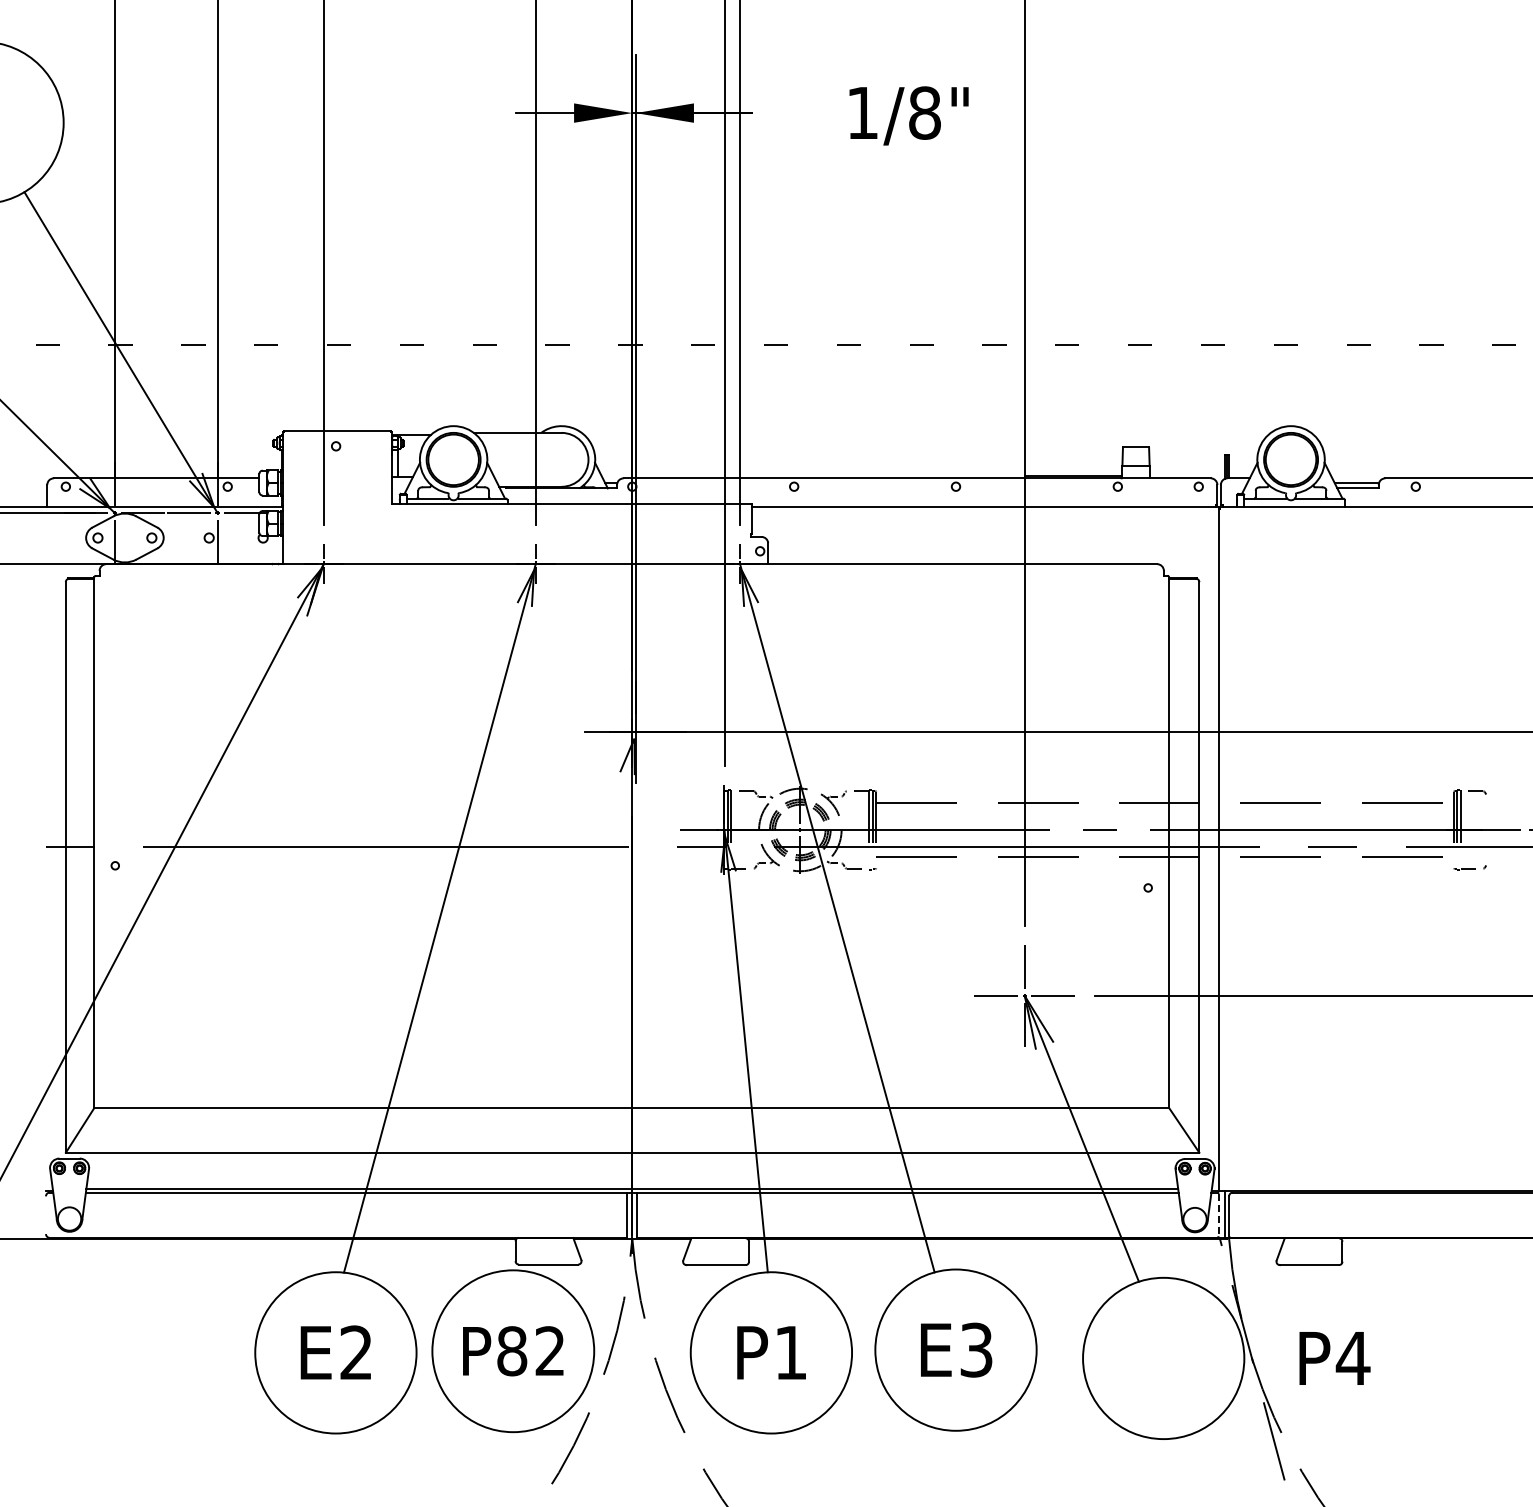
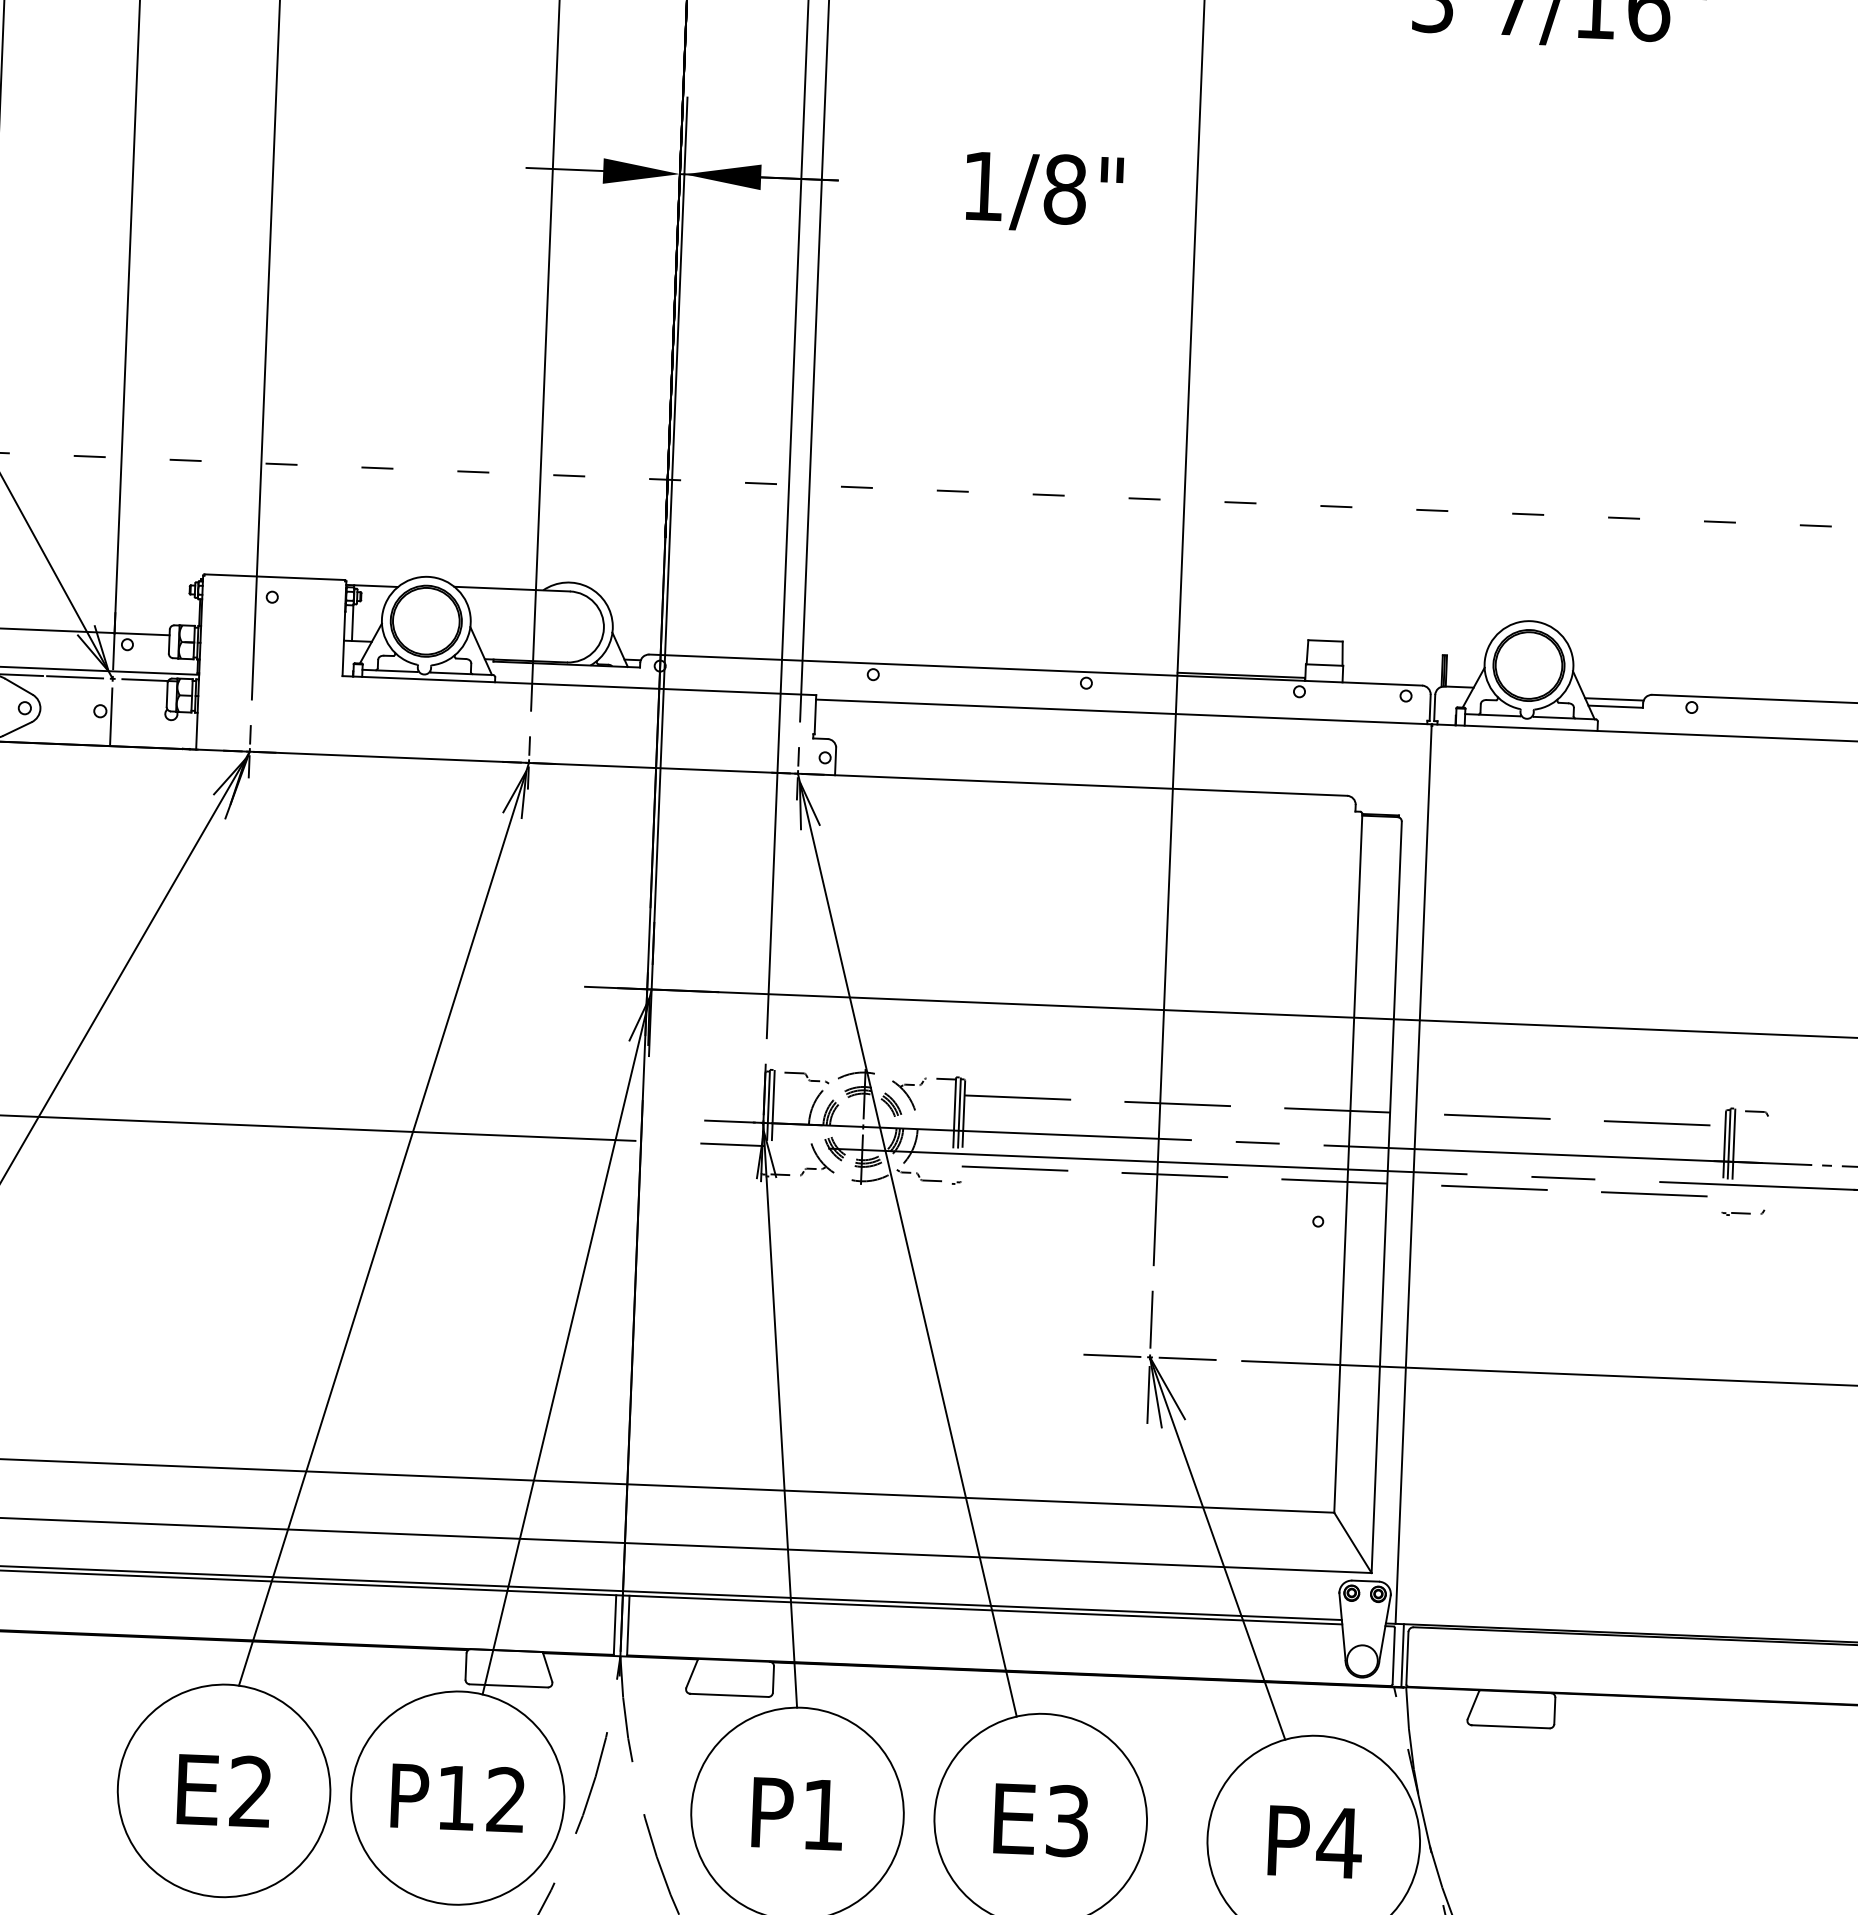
line: (582, 1001) -> (567, 1341), added
line: (1218, 1215) -> (1393, 1656), dashed -> solid
text: (512, 1351) -> (456, 1798), P82 -> P12
text: (1334, 1358) -> (1314, 1842), moved

